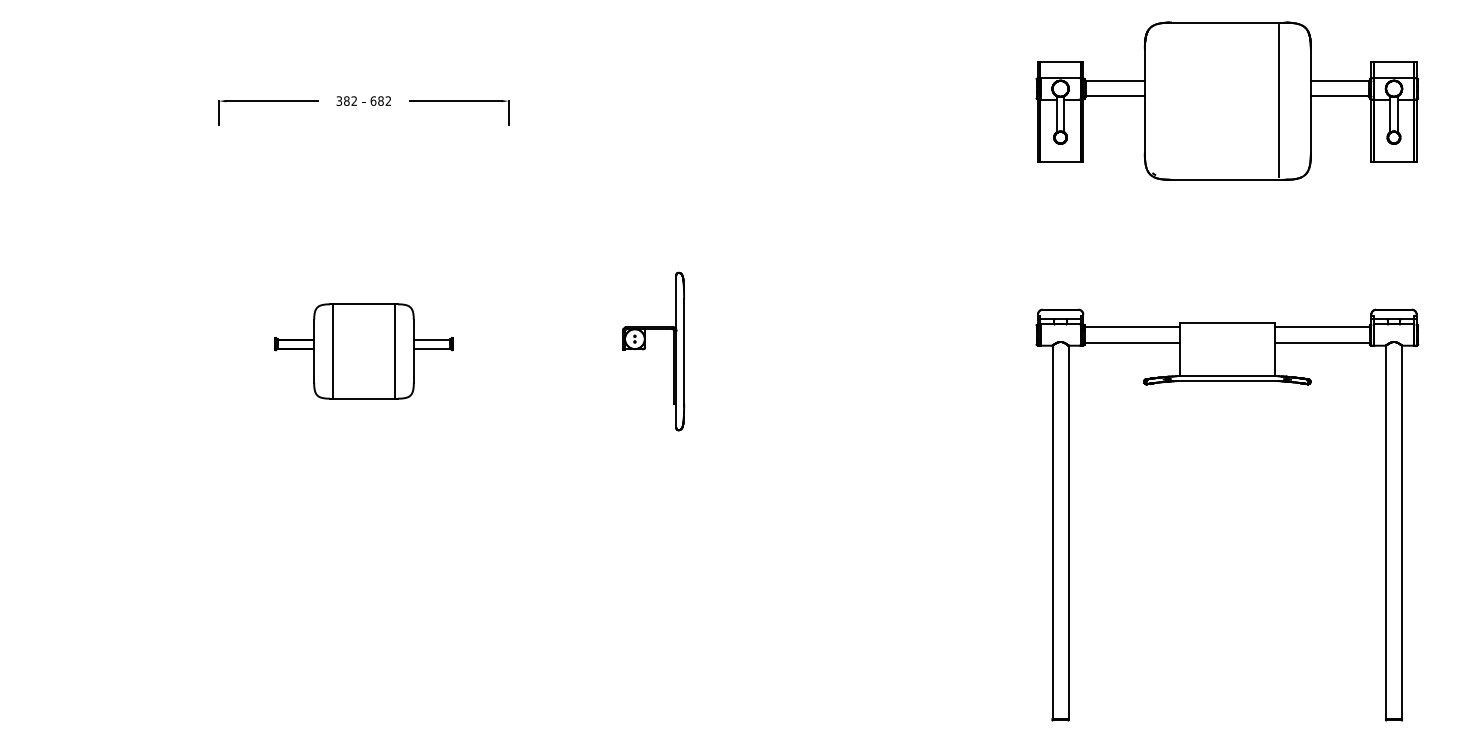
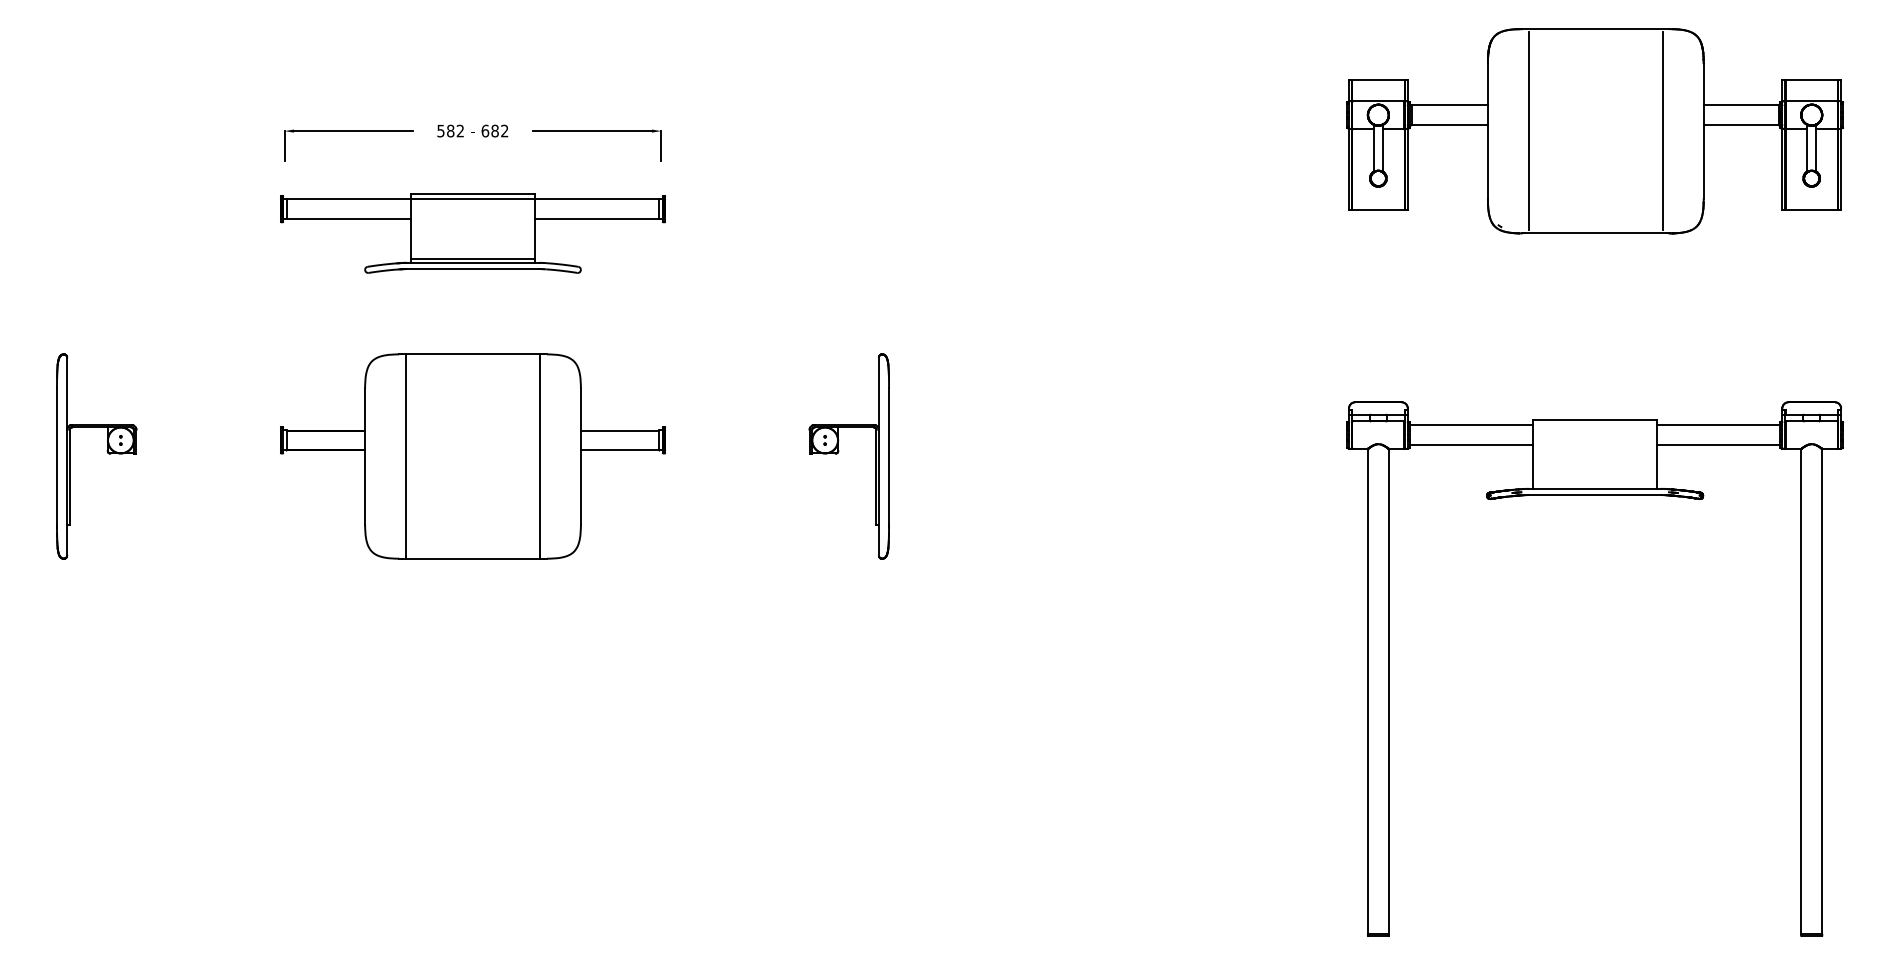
text: (338, 100) -> (440, 130), 382 -> 582
line: (1176, 101) -> (1529, 131), added
part: (363, 179) -> (472, 233), added
part: (82, 347) -> (106, 451), added
part: (363, 351) -> (472, 456), size x1.67

